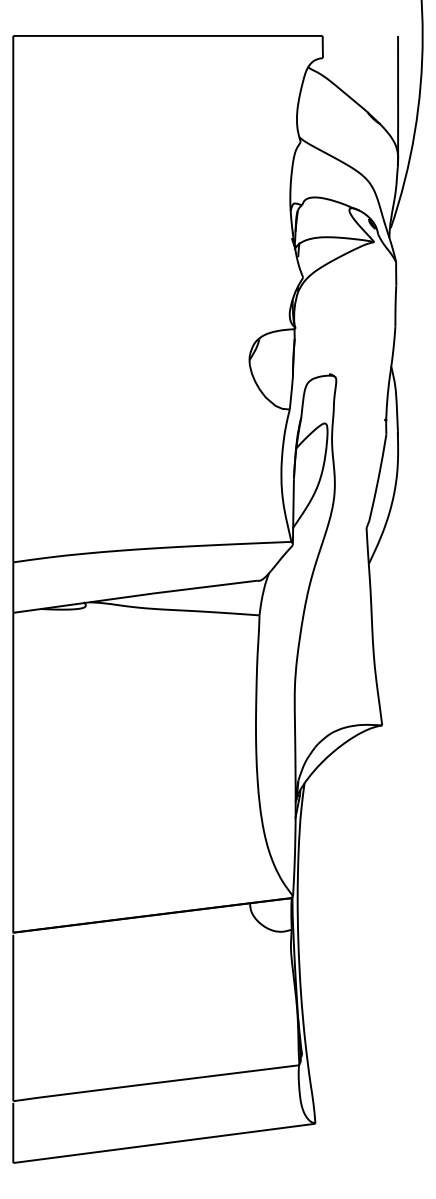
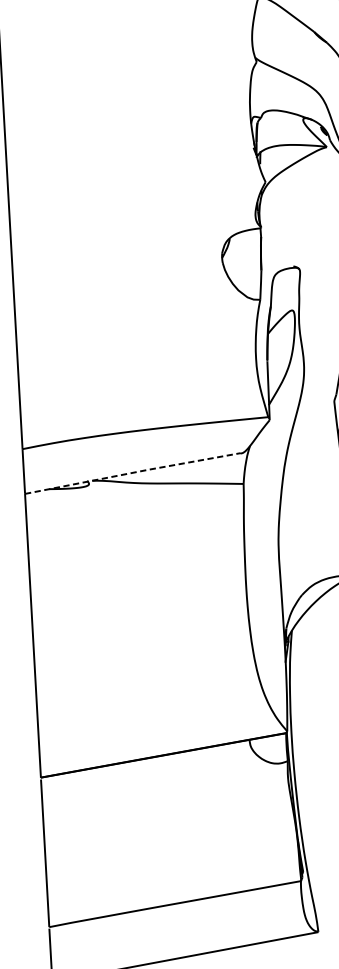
line: (136, 595) -> (133, 472), solid -> dashed

